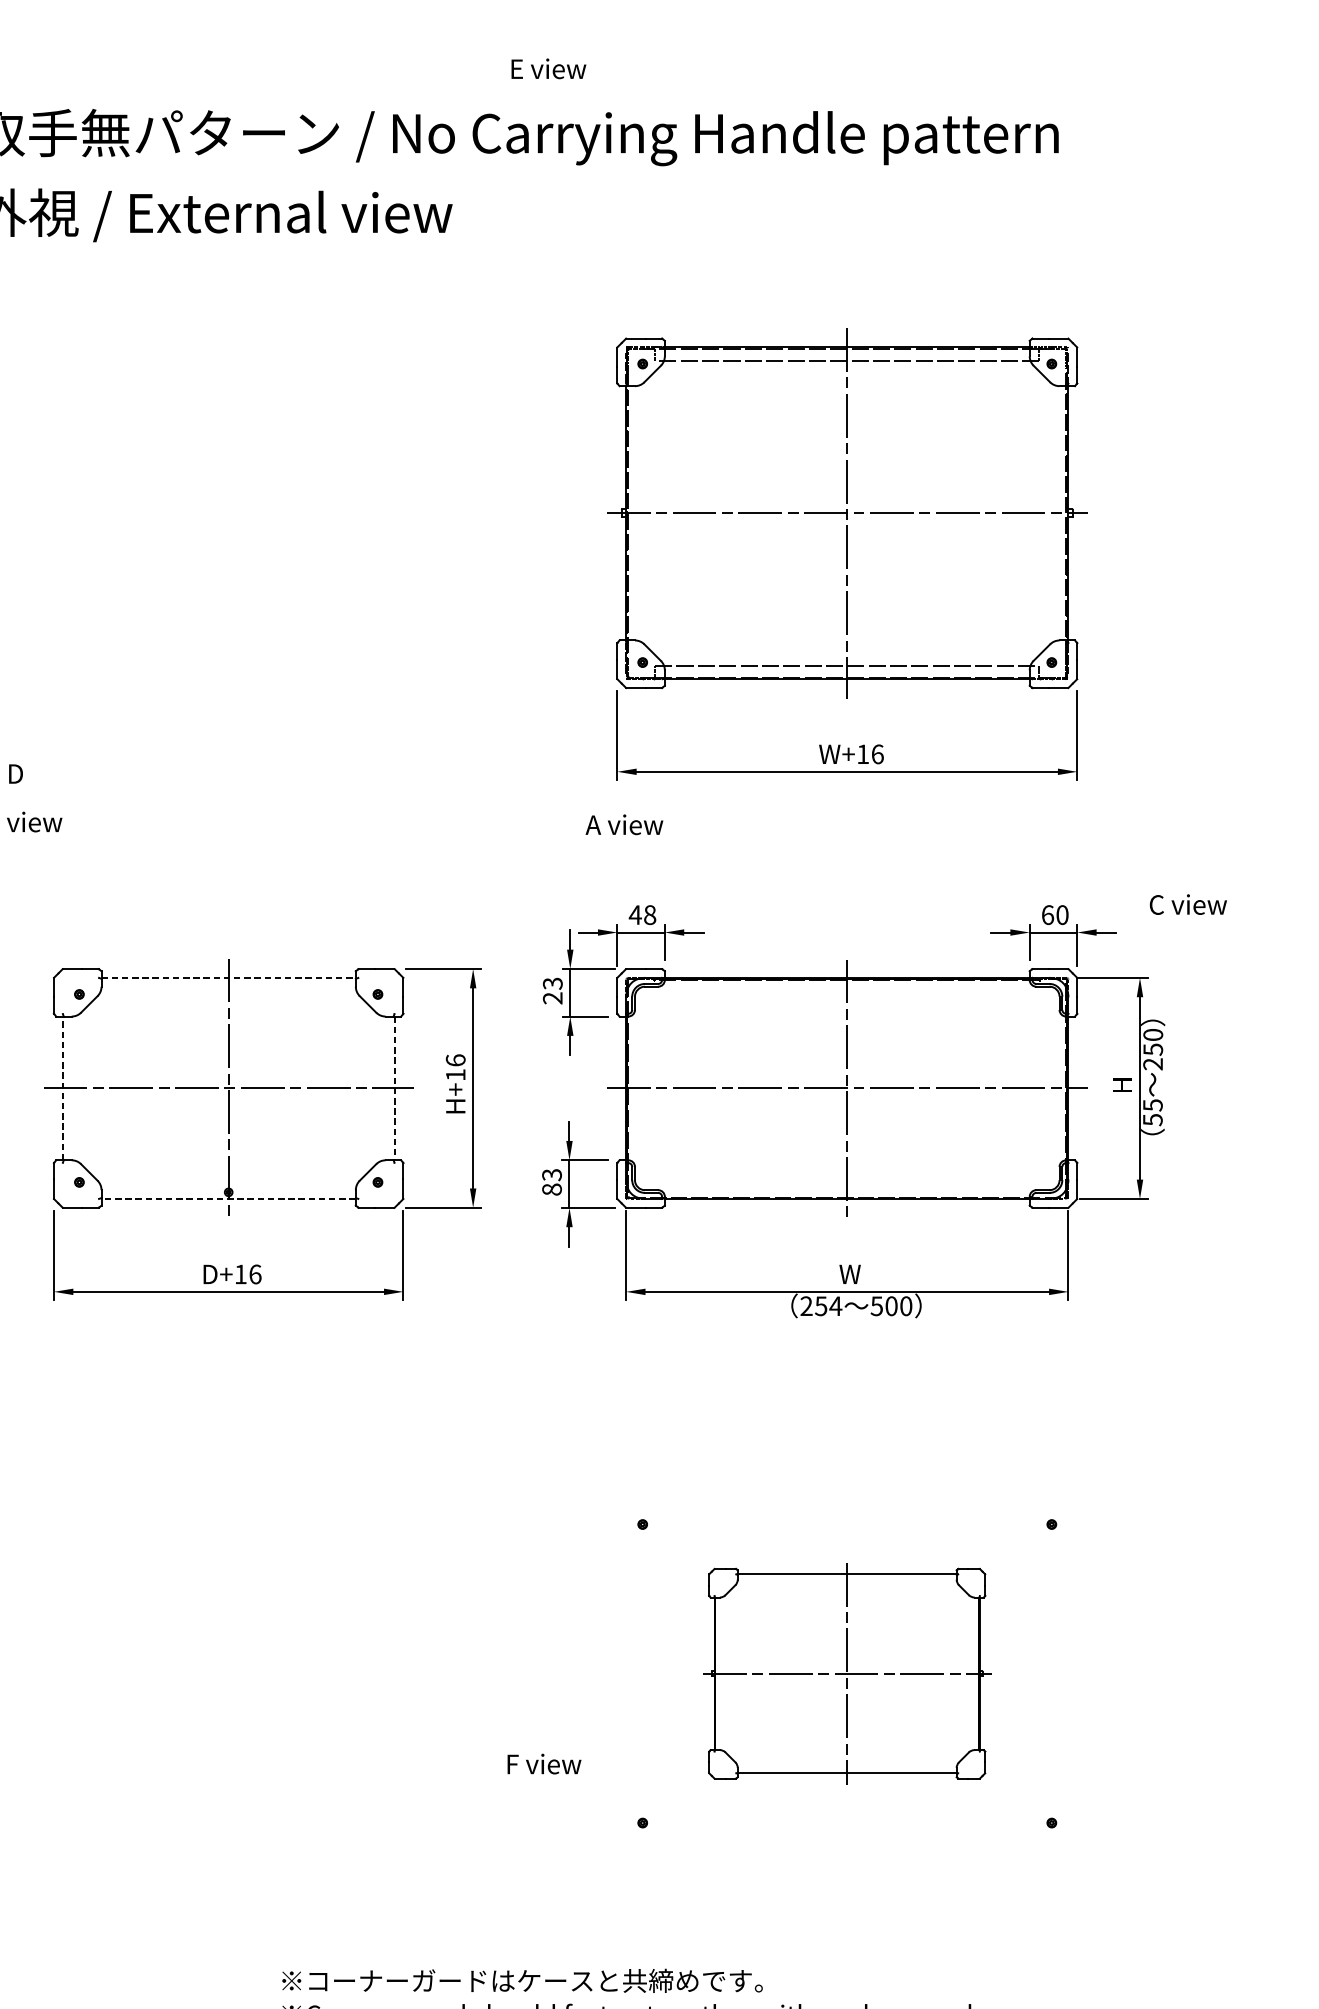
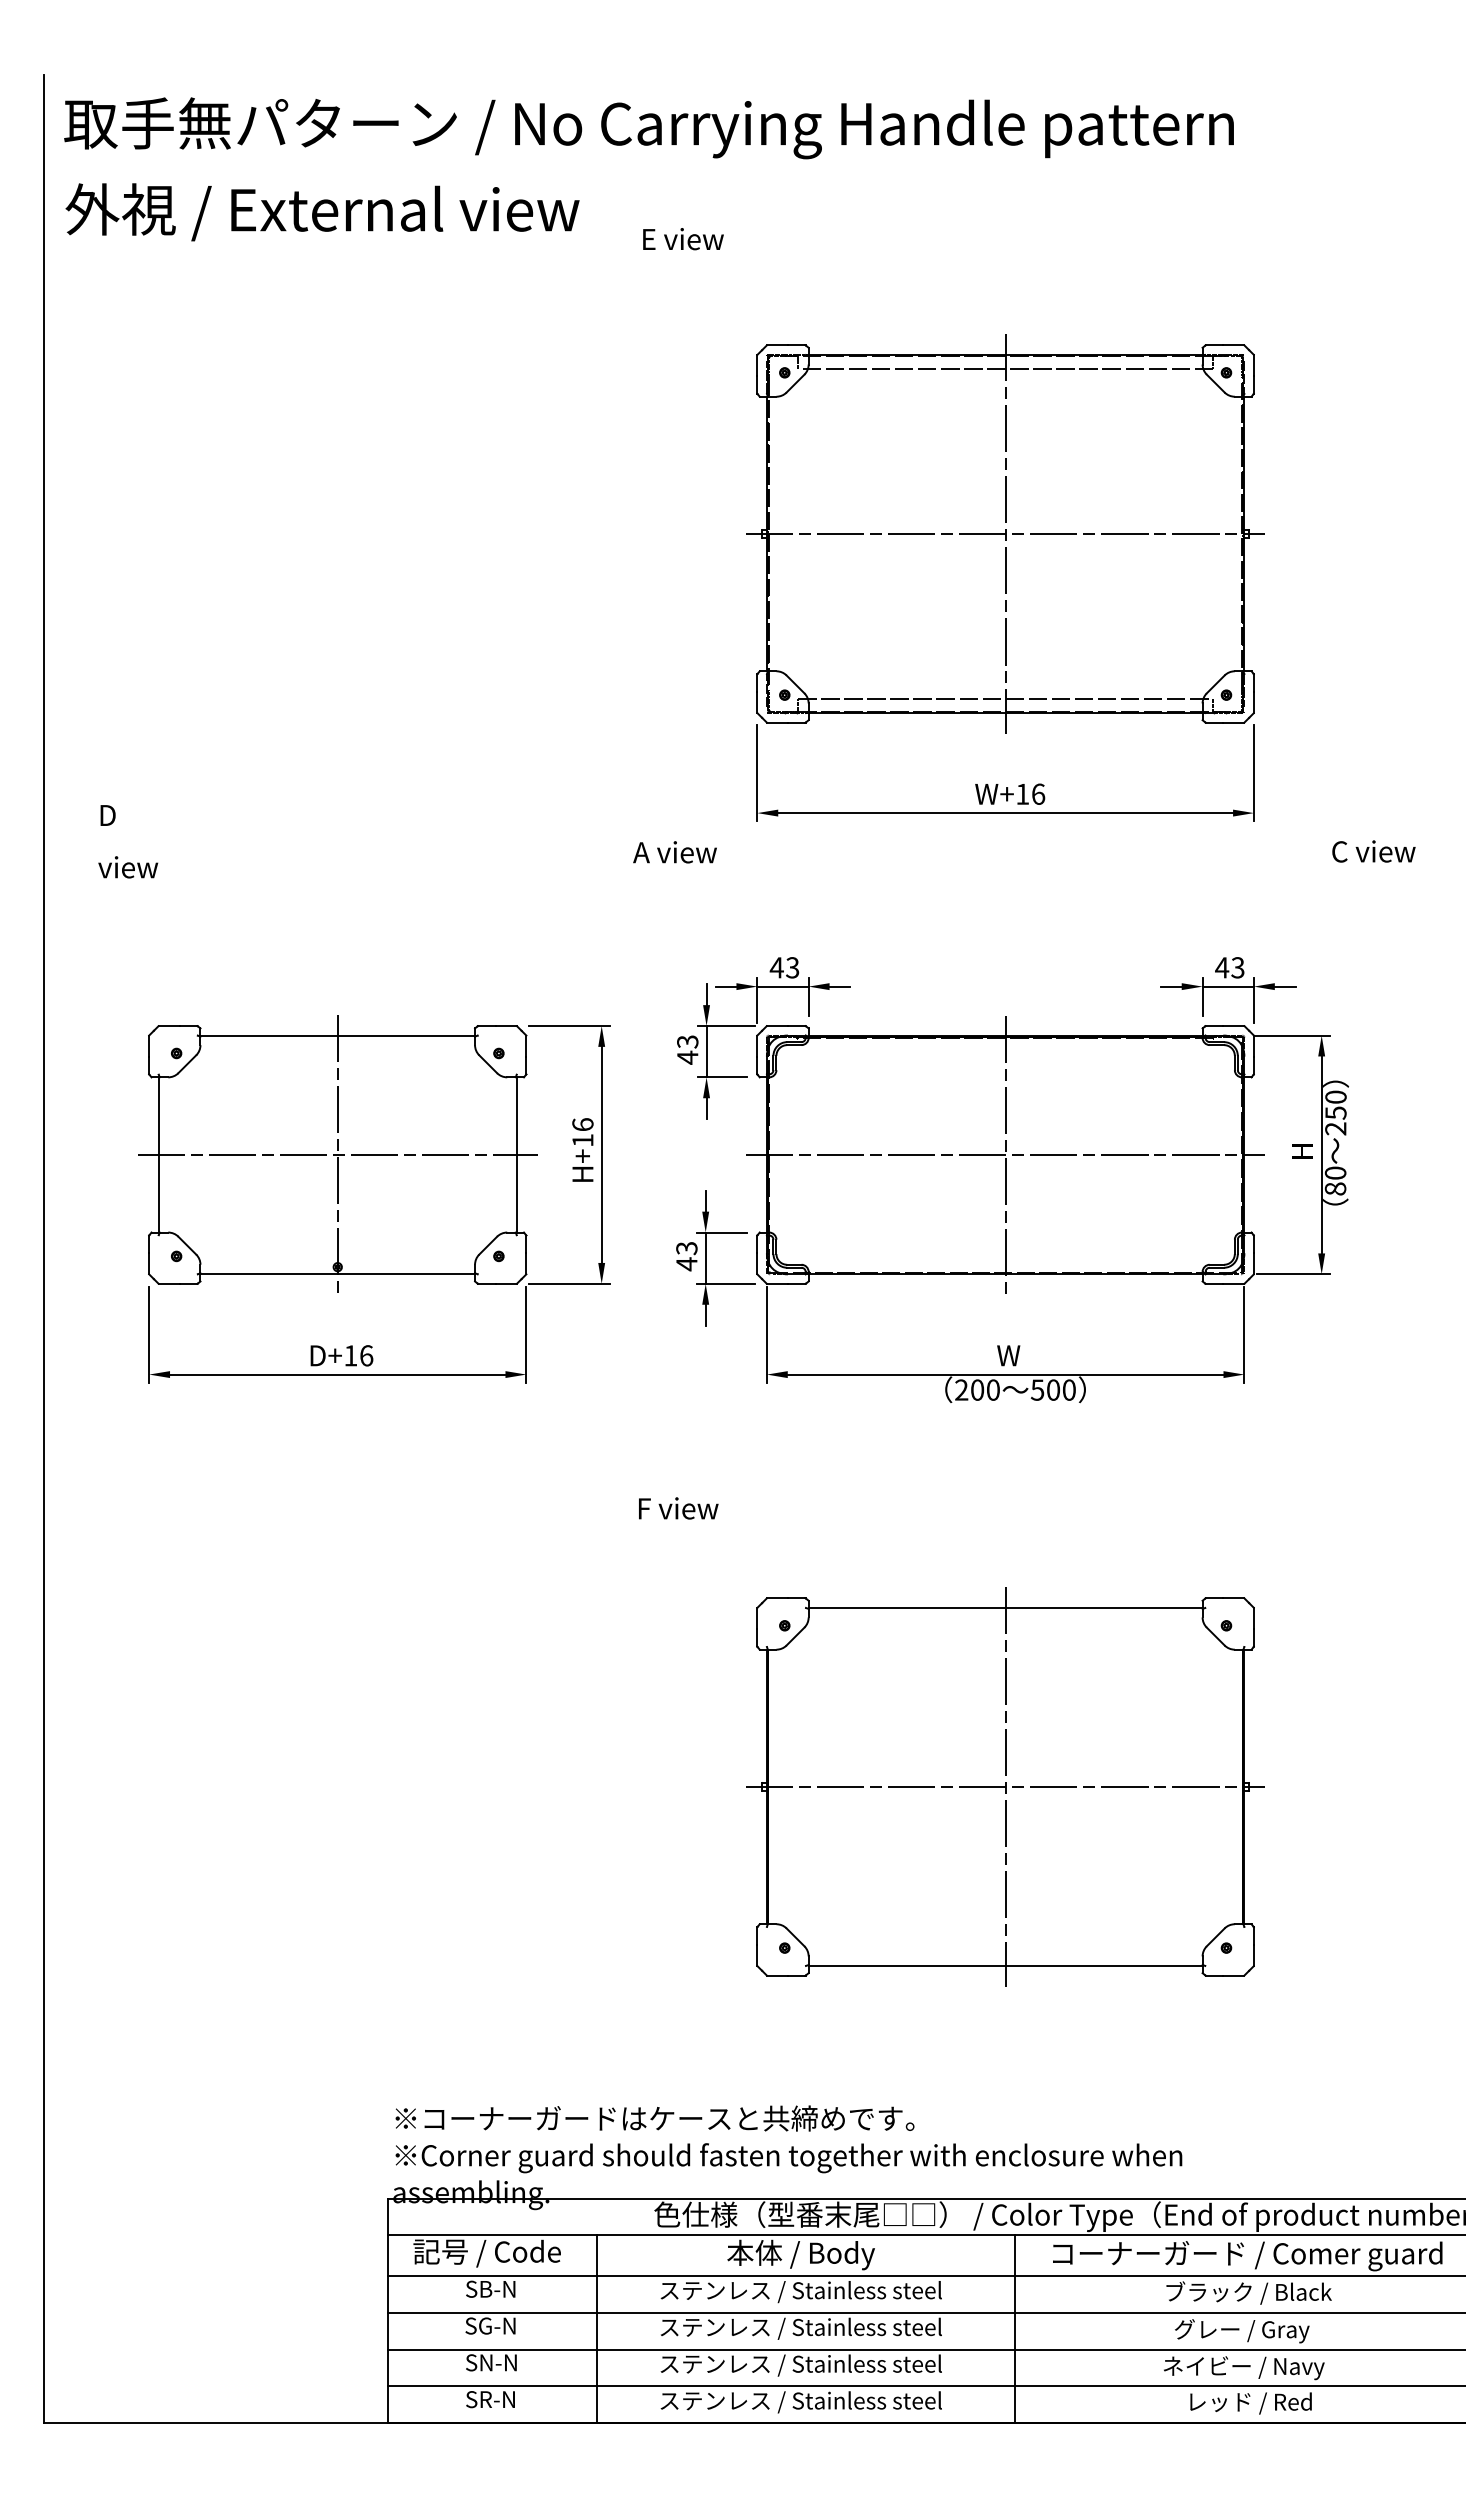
text: (548, 69) -> (683, 239), moved
text: (623, 824) -> (674, 852), moved
text: (1187, 904) -> (1373, 851), moved
text: (649, 914) -> (792, 967), 48 -> 43
text: (1054, 914) -> (1229, 967), 60 -> 43
line: (229, 977) -> (338, 1035), dashed -> solid
text: (552, 998) -> (687, 1057), 23 -> 43
line: (62, 1088) -> (158, 1154), dashed -> solid
line: (394, 1088) -> (516, 1154), dashed -> solid
text: (1152, 1112) -> (1335, 1180), 55 -> 80
text: (551, 1189) -> (686, 1264), 83 -> 43
line: (228, 1199) -> (337, 1274), dashed -> solid
text: (828, 1305) -> (985, 1389), 254 -> 200
part: (847, 1673) -> (1005, 1786), size x1.67
text: (544, 1764) -> (678, 1508), moved

